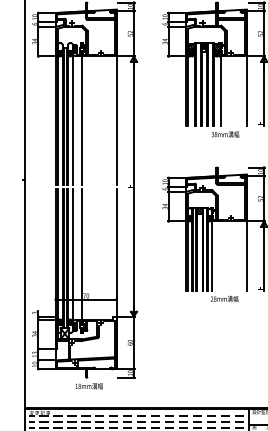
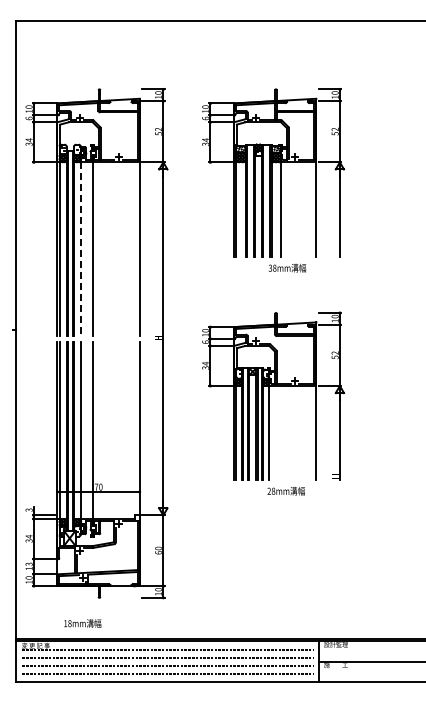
line: (72, 120) -> (80, 248), solid -> dashed
text: (89, 386) -> (82, 623), moved

